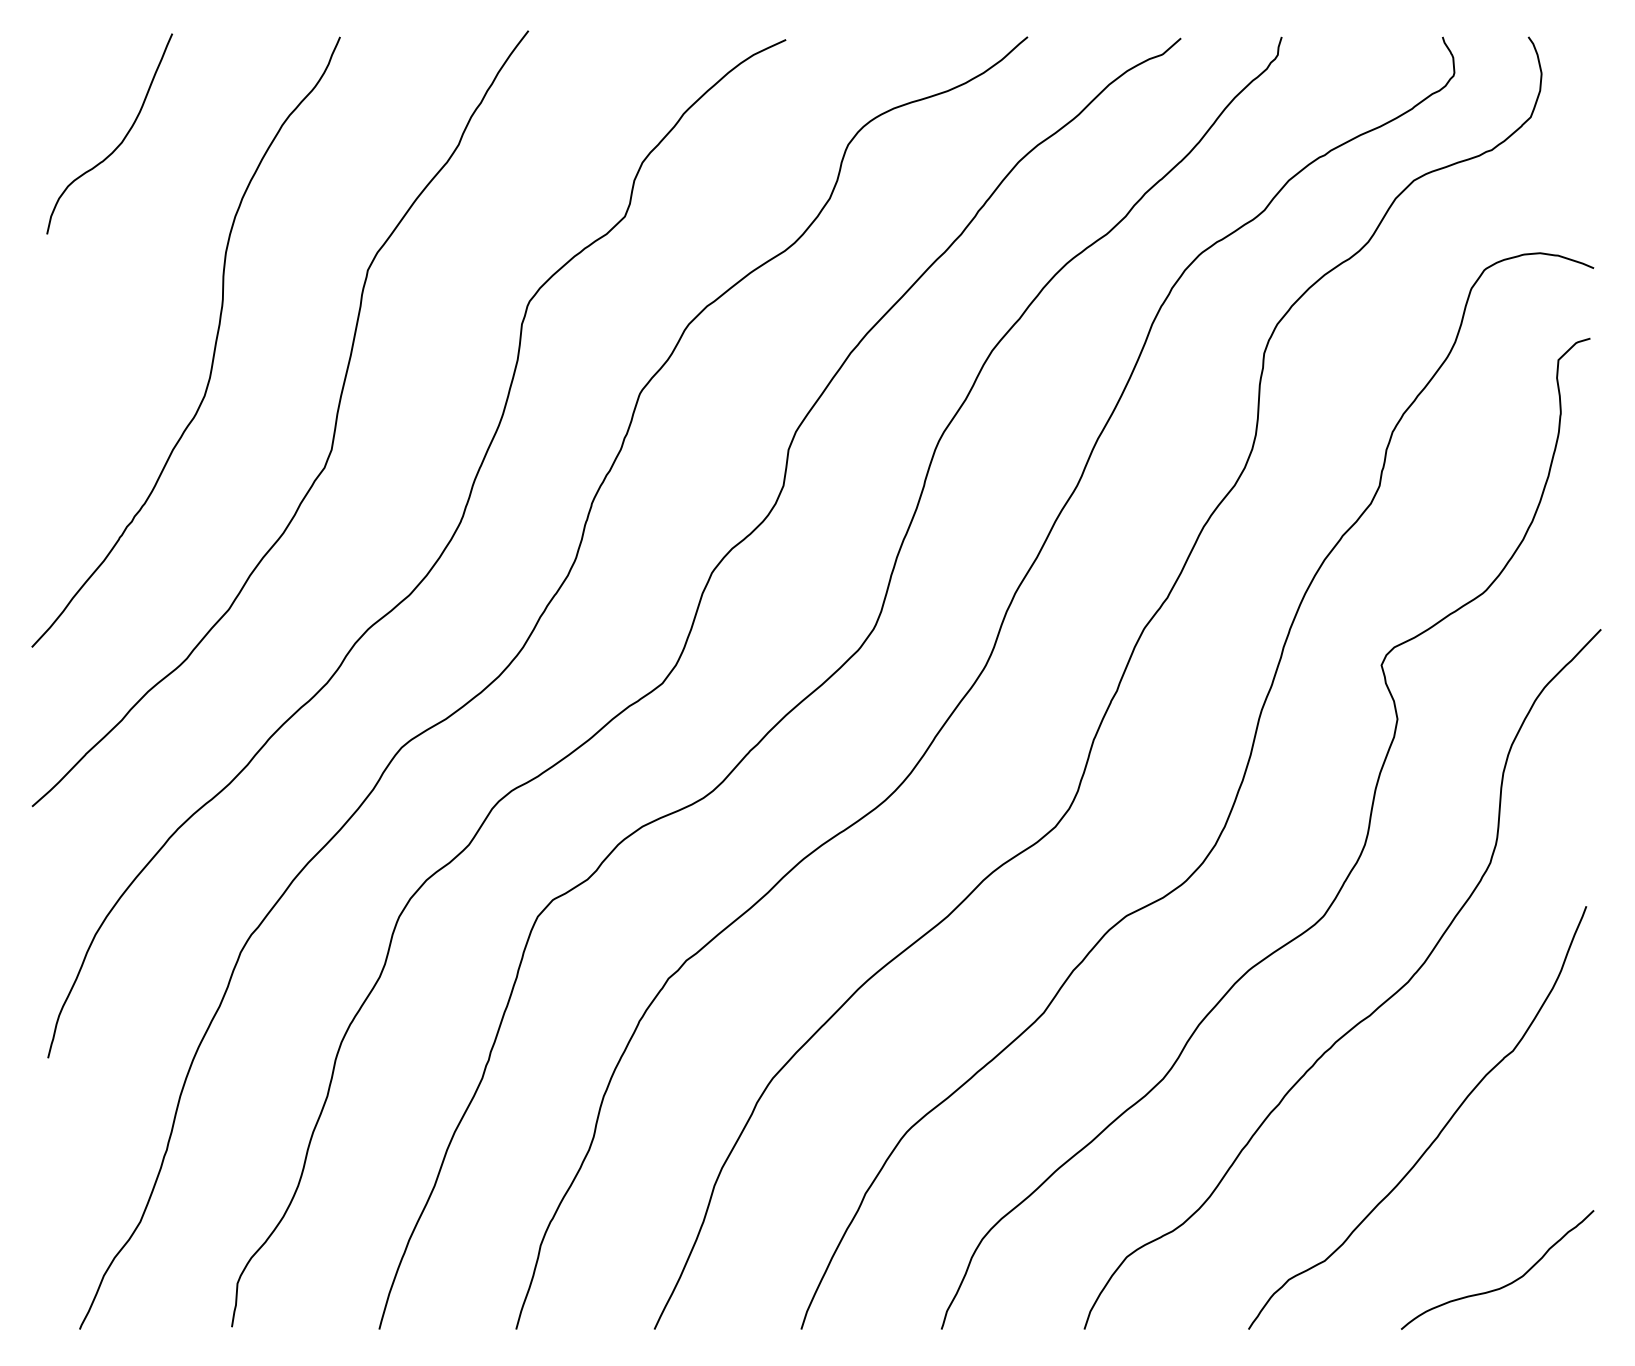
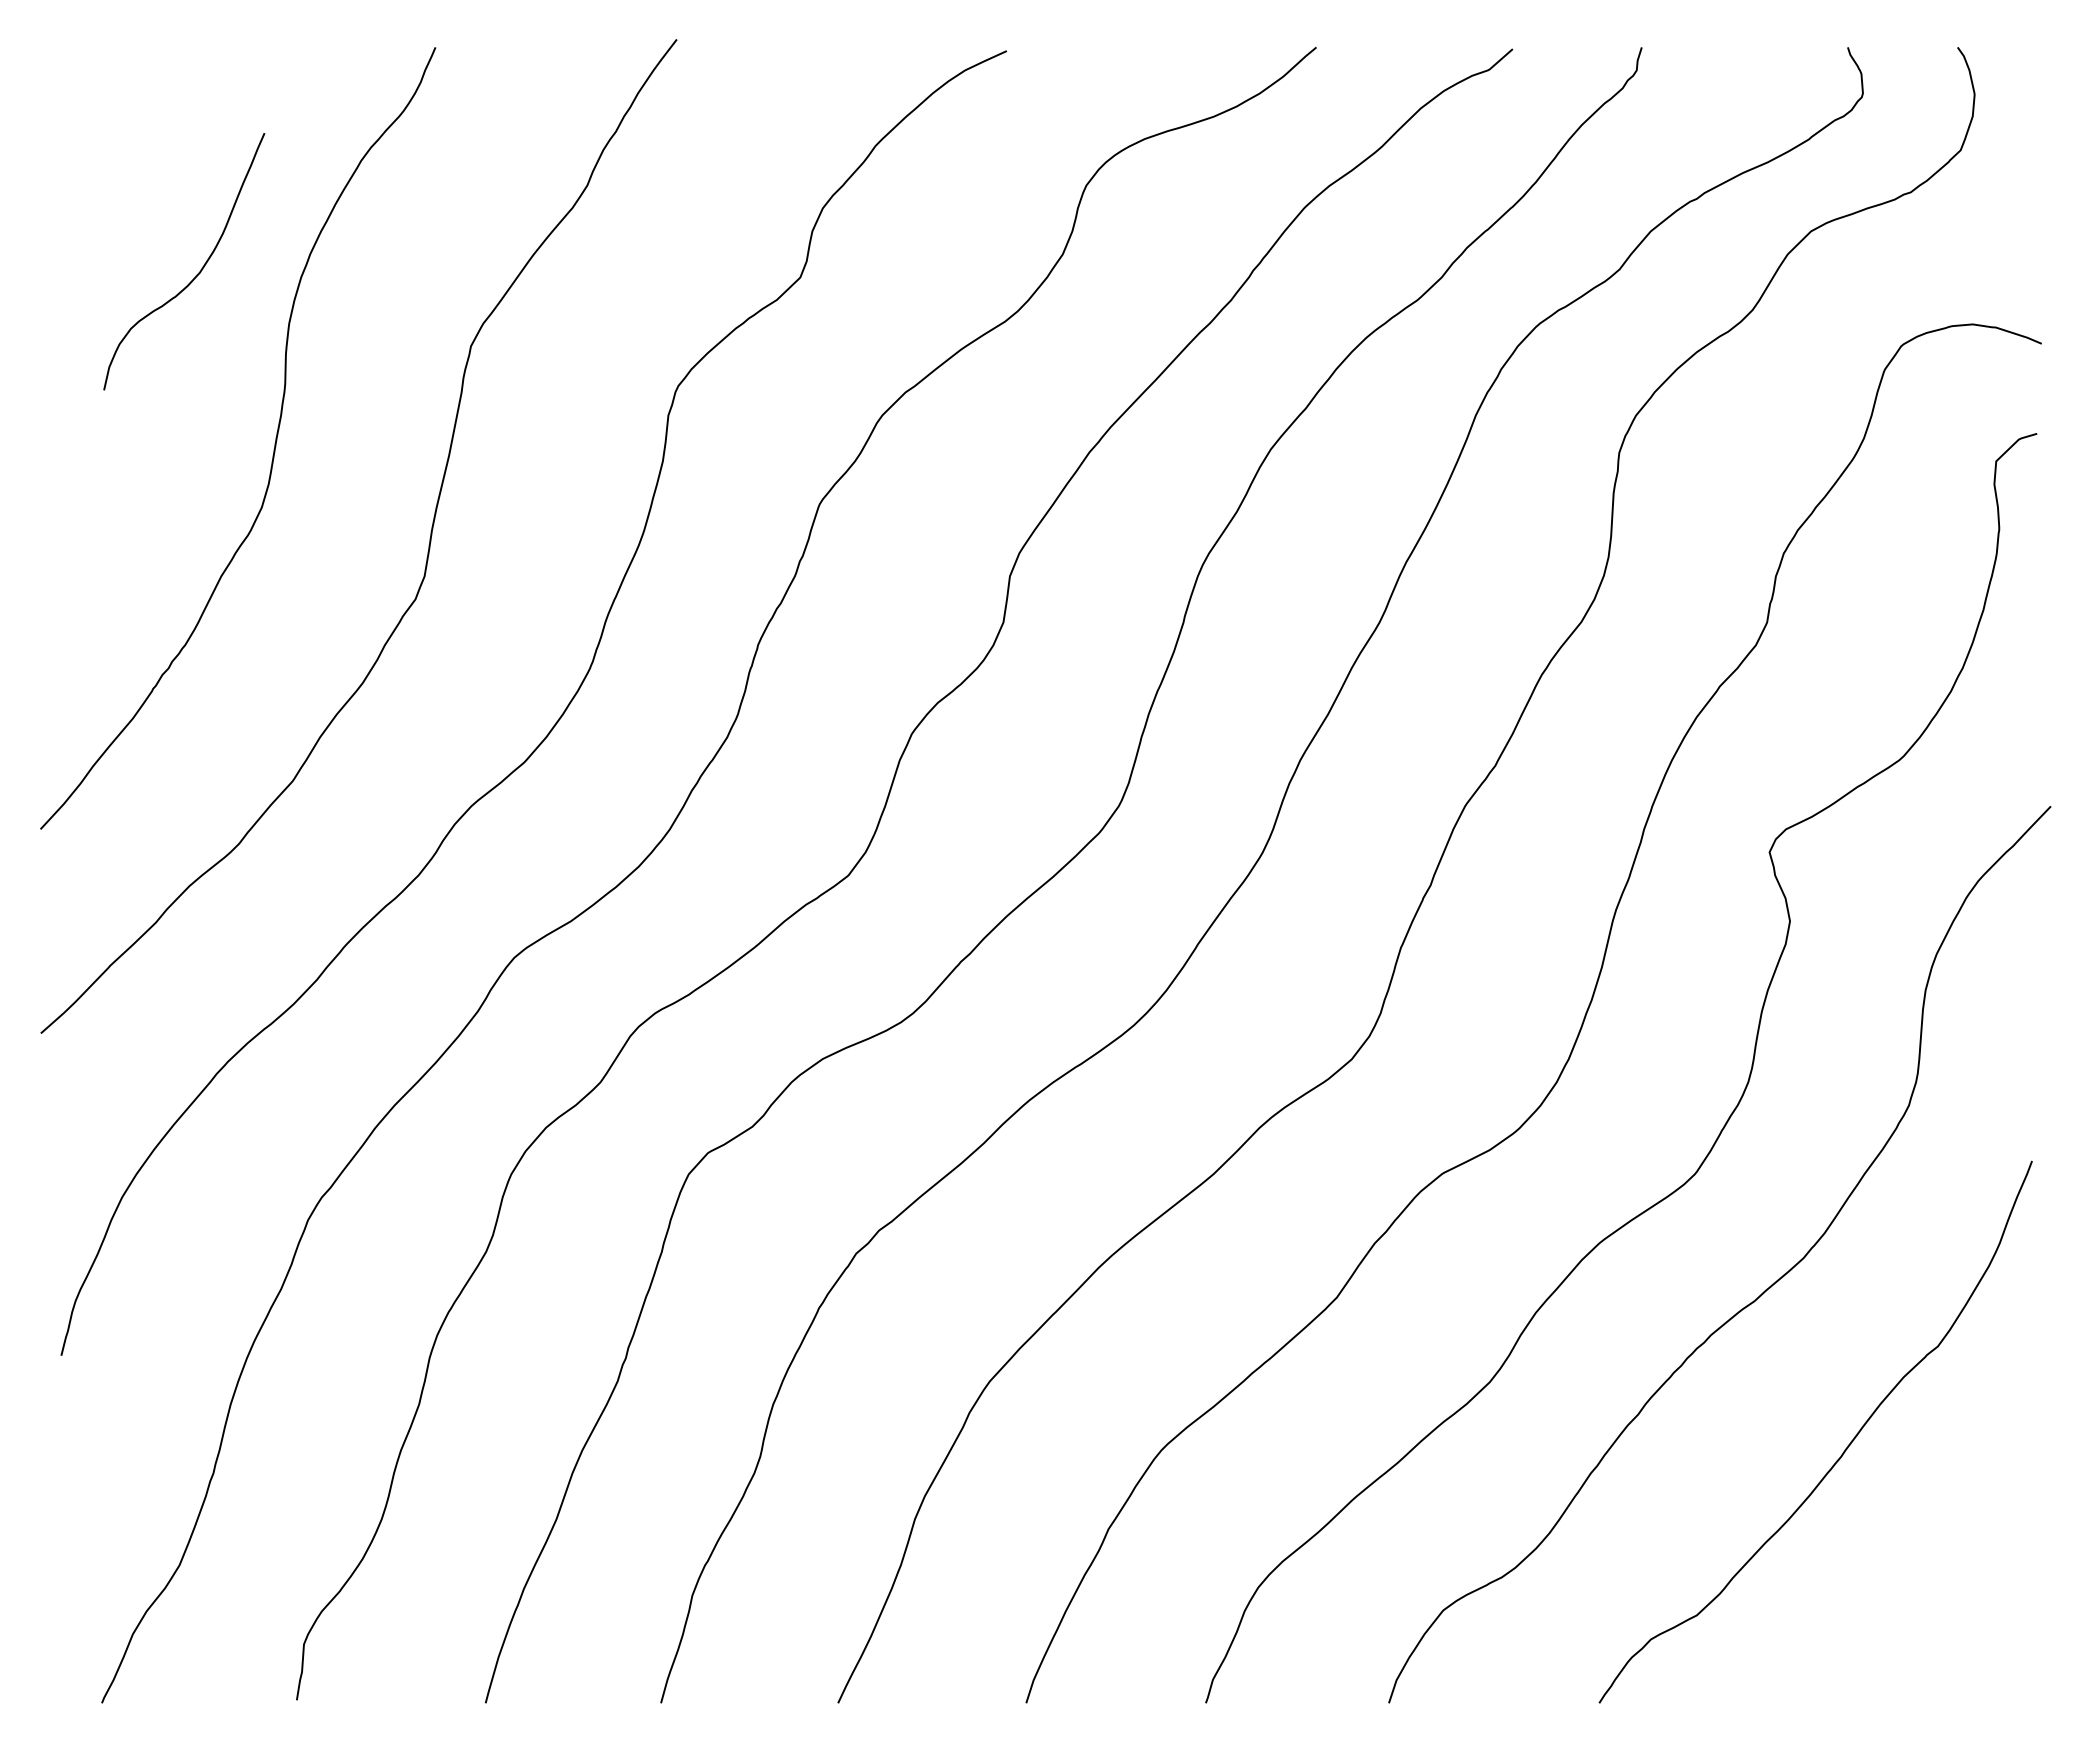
curve: (120, 143) -> (197, 273), moved
curve: (1505, 1285) -> (1928, 1646), removed

